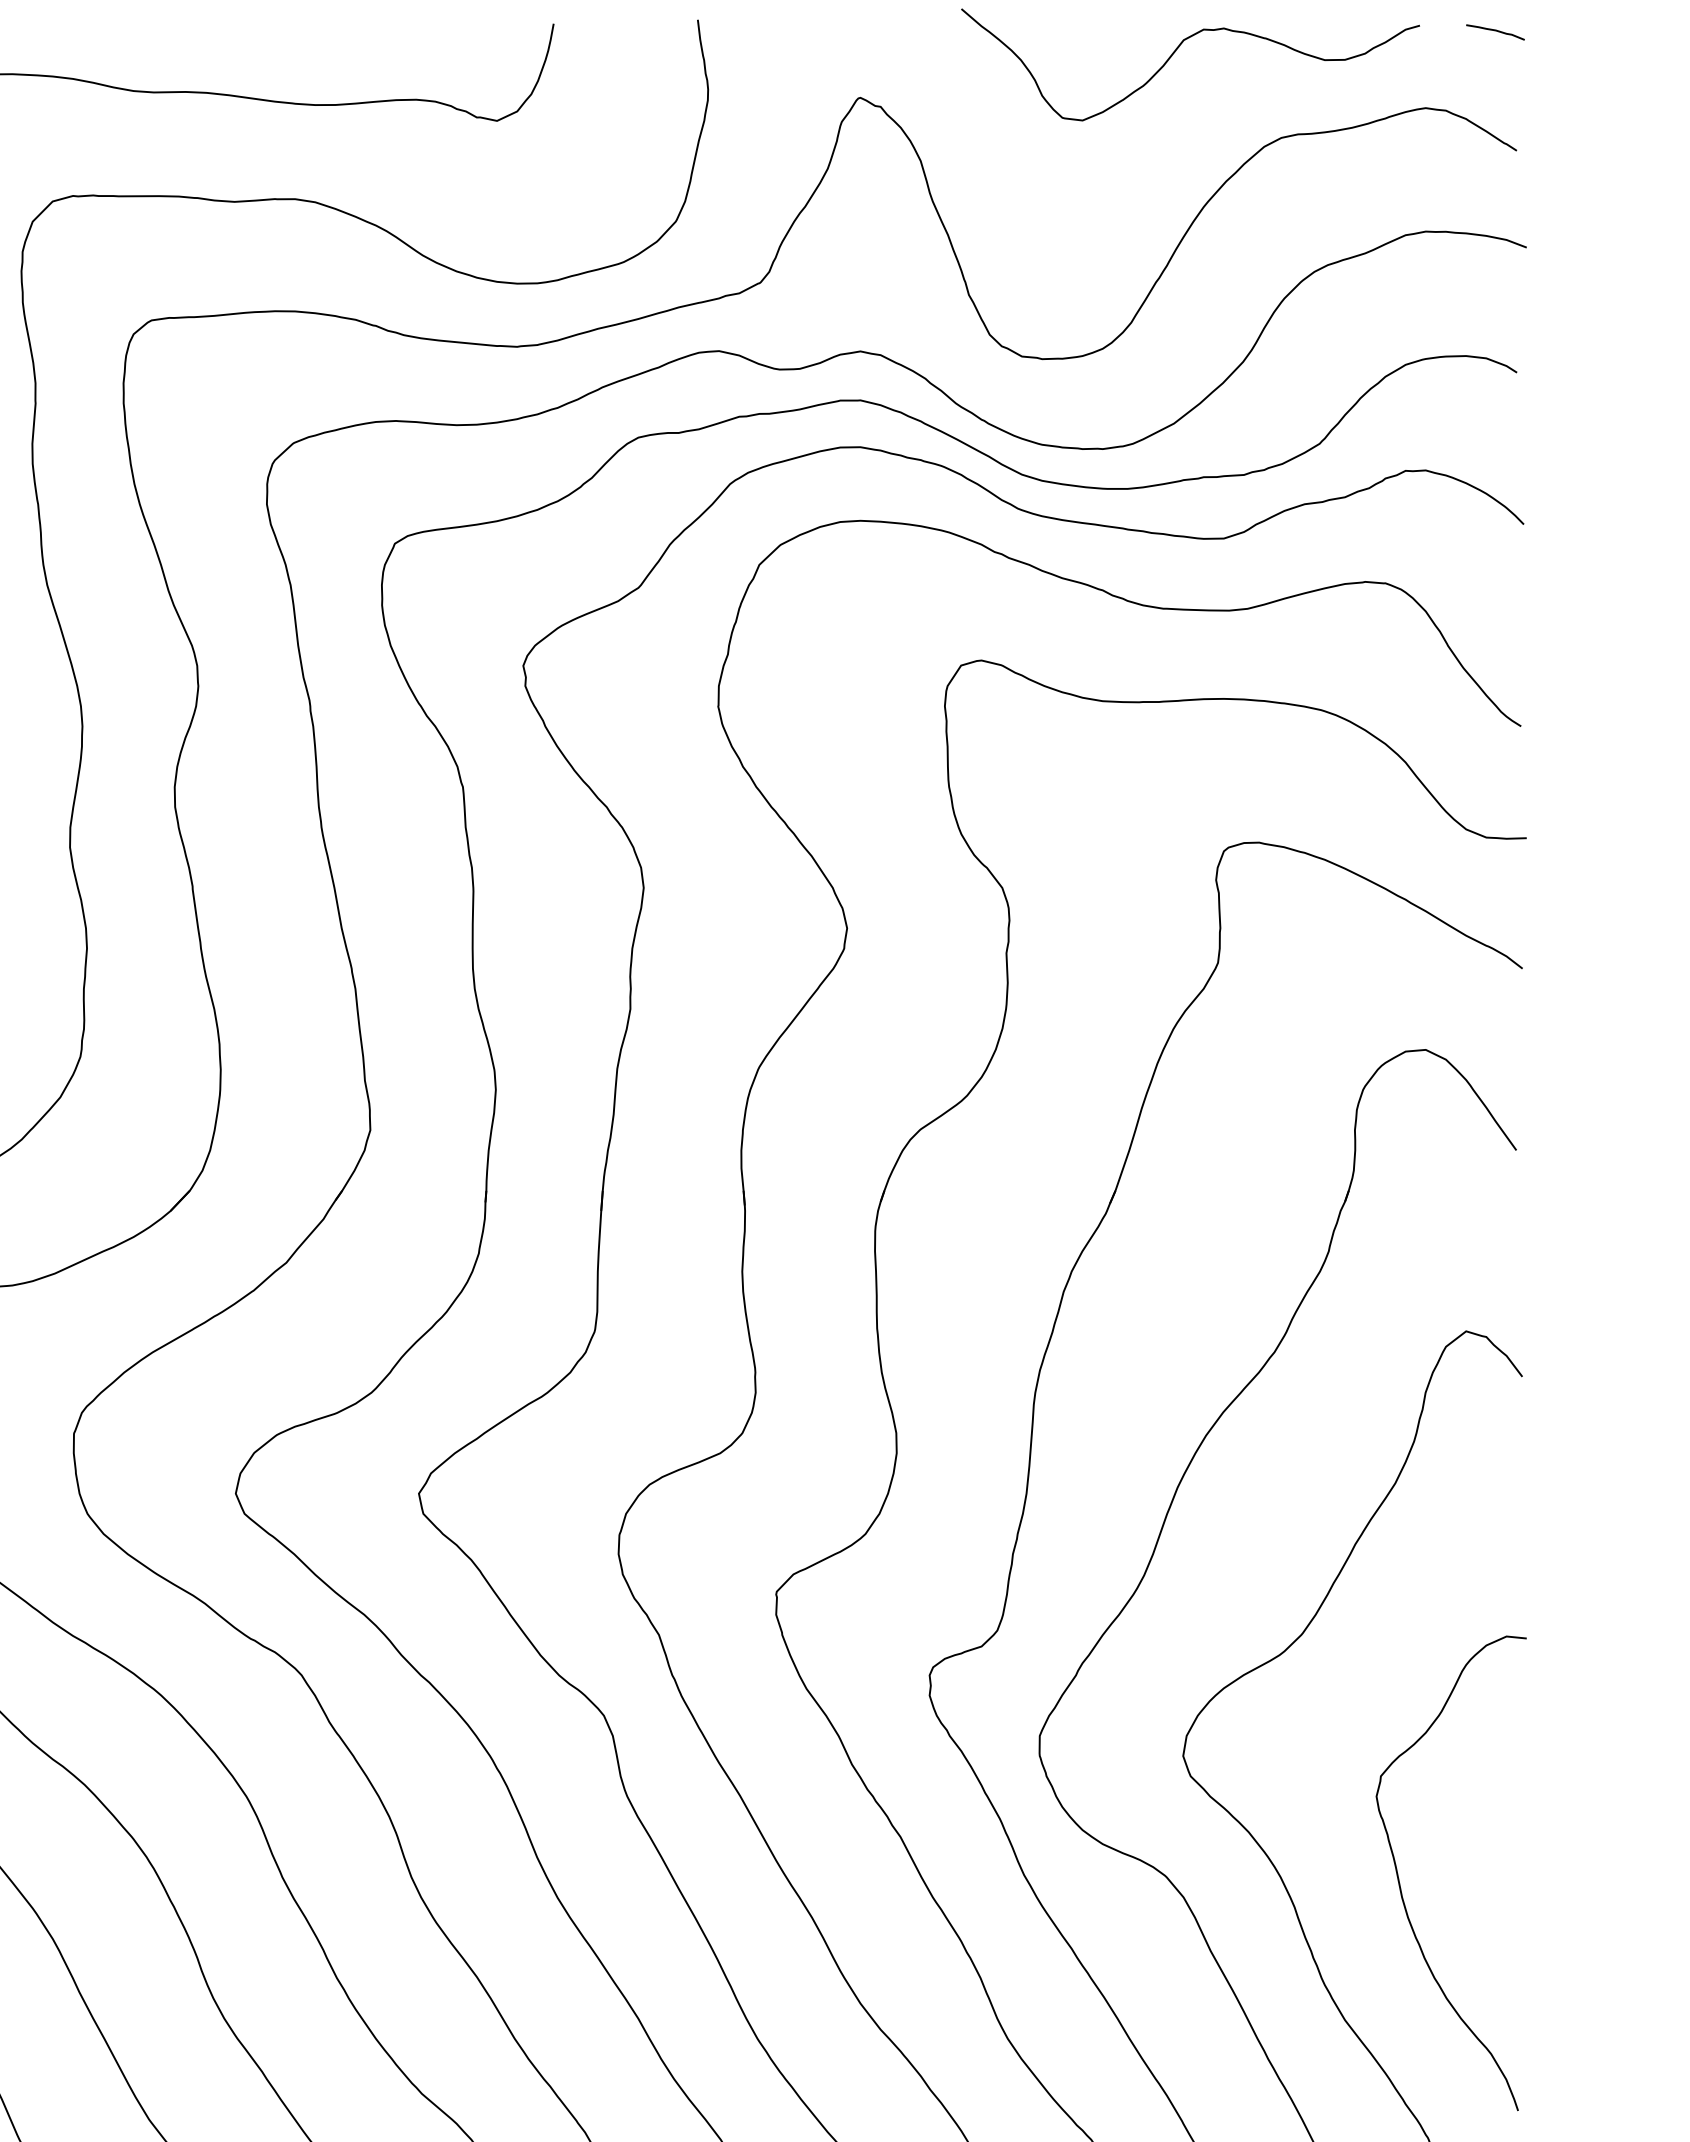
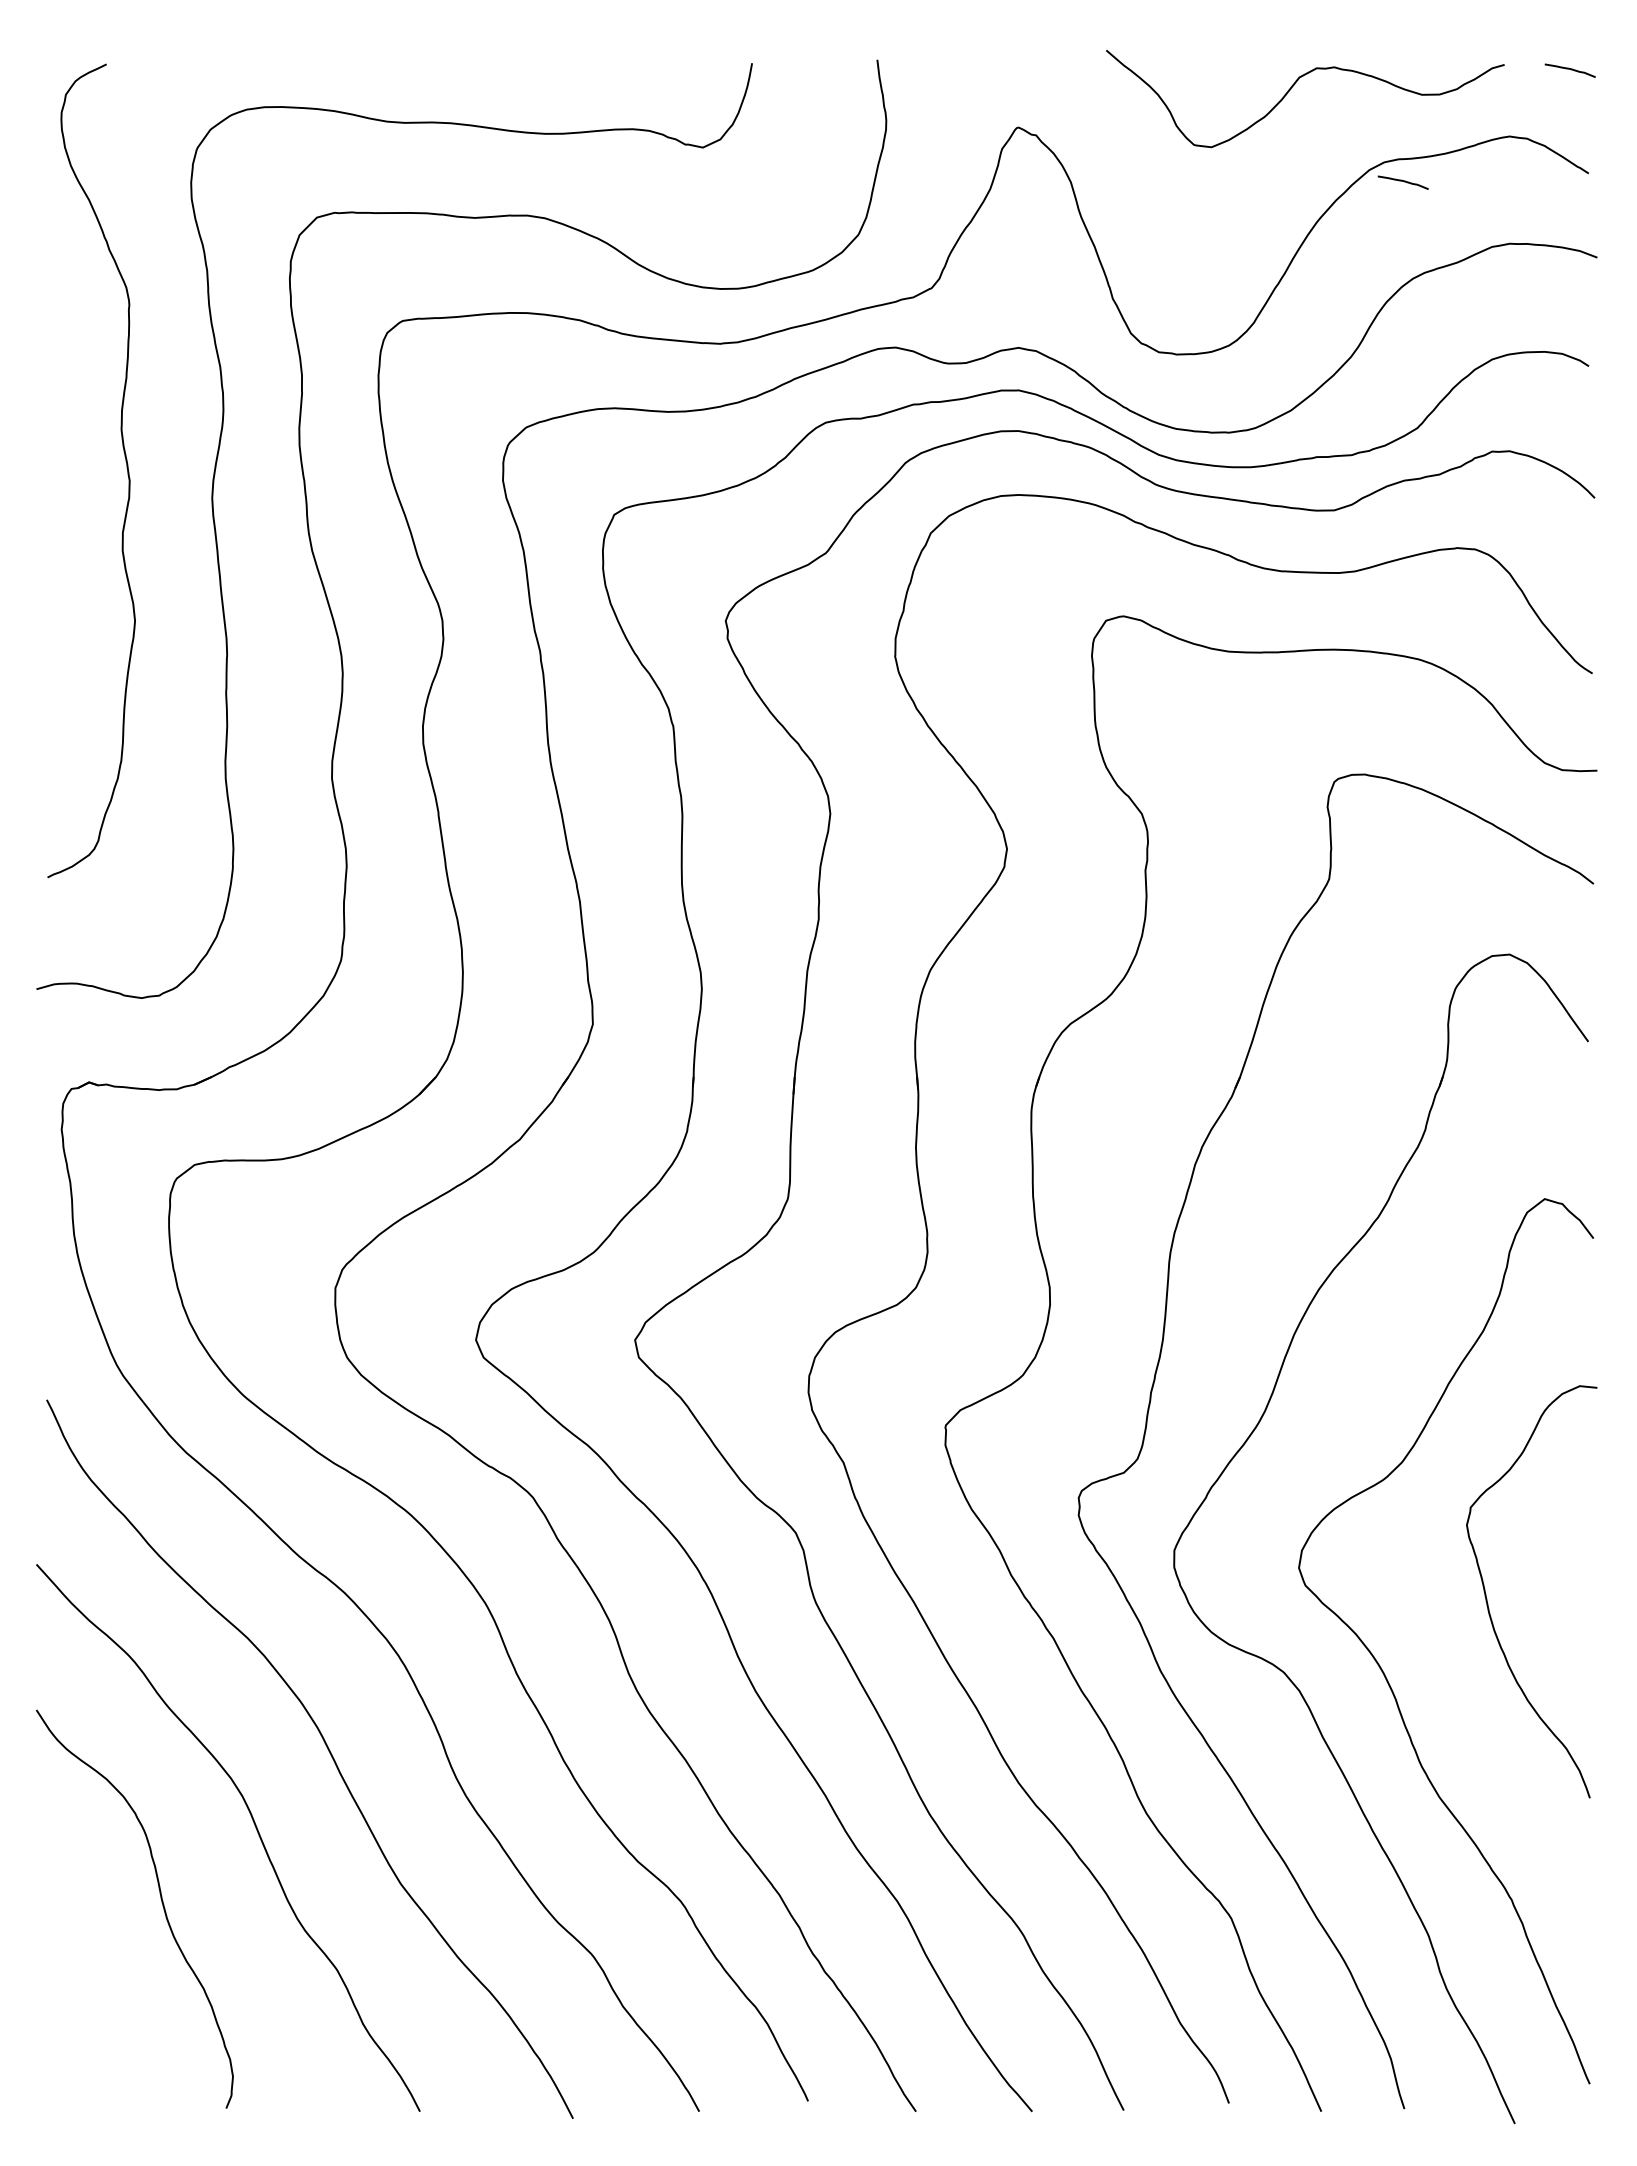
curve: (1302, 159) -> (1402, 181), added
curve: (1400, 1880) -> (1487, 1598), moved

